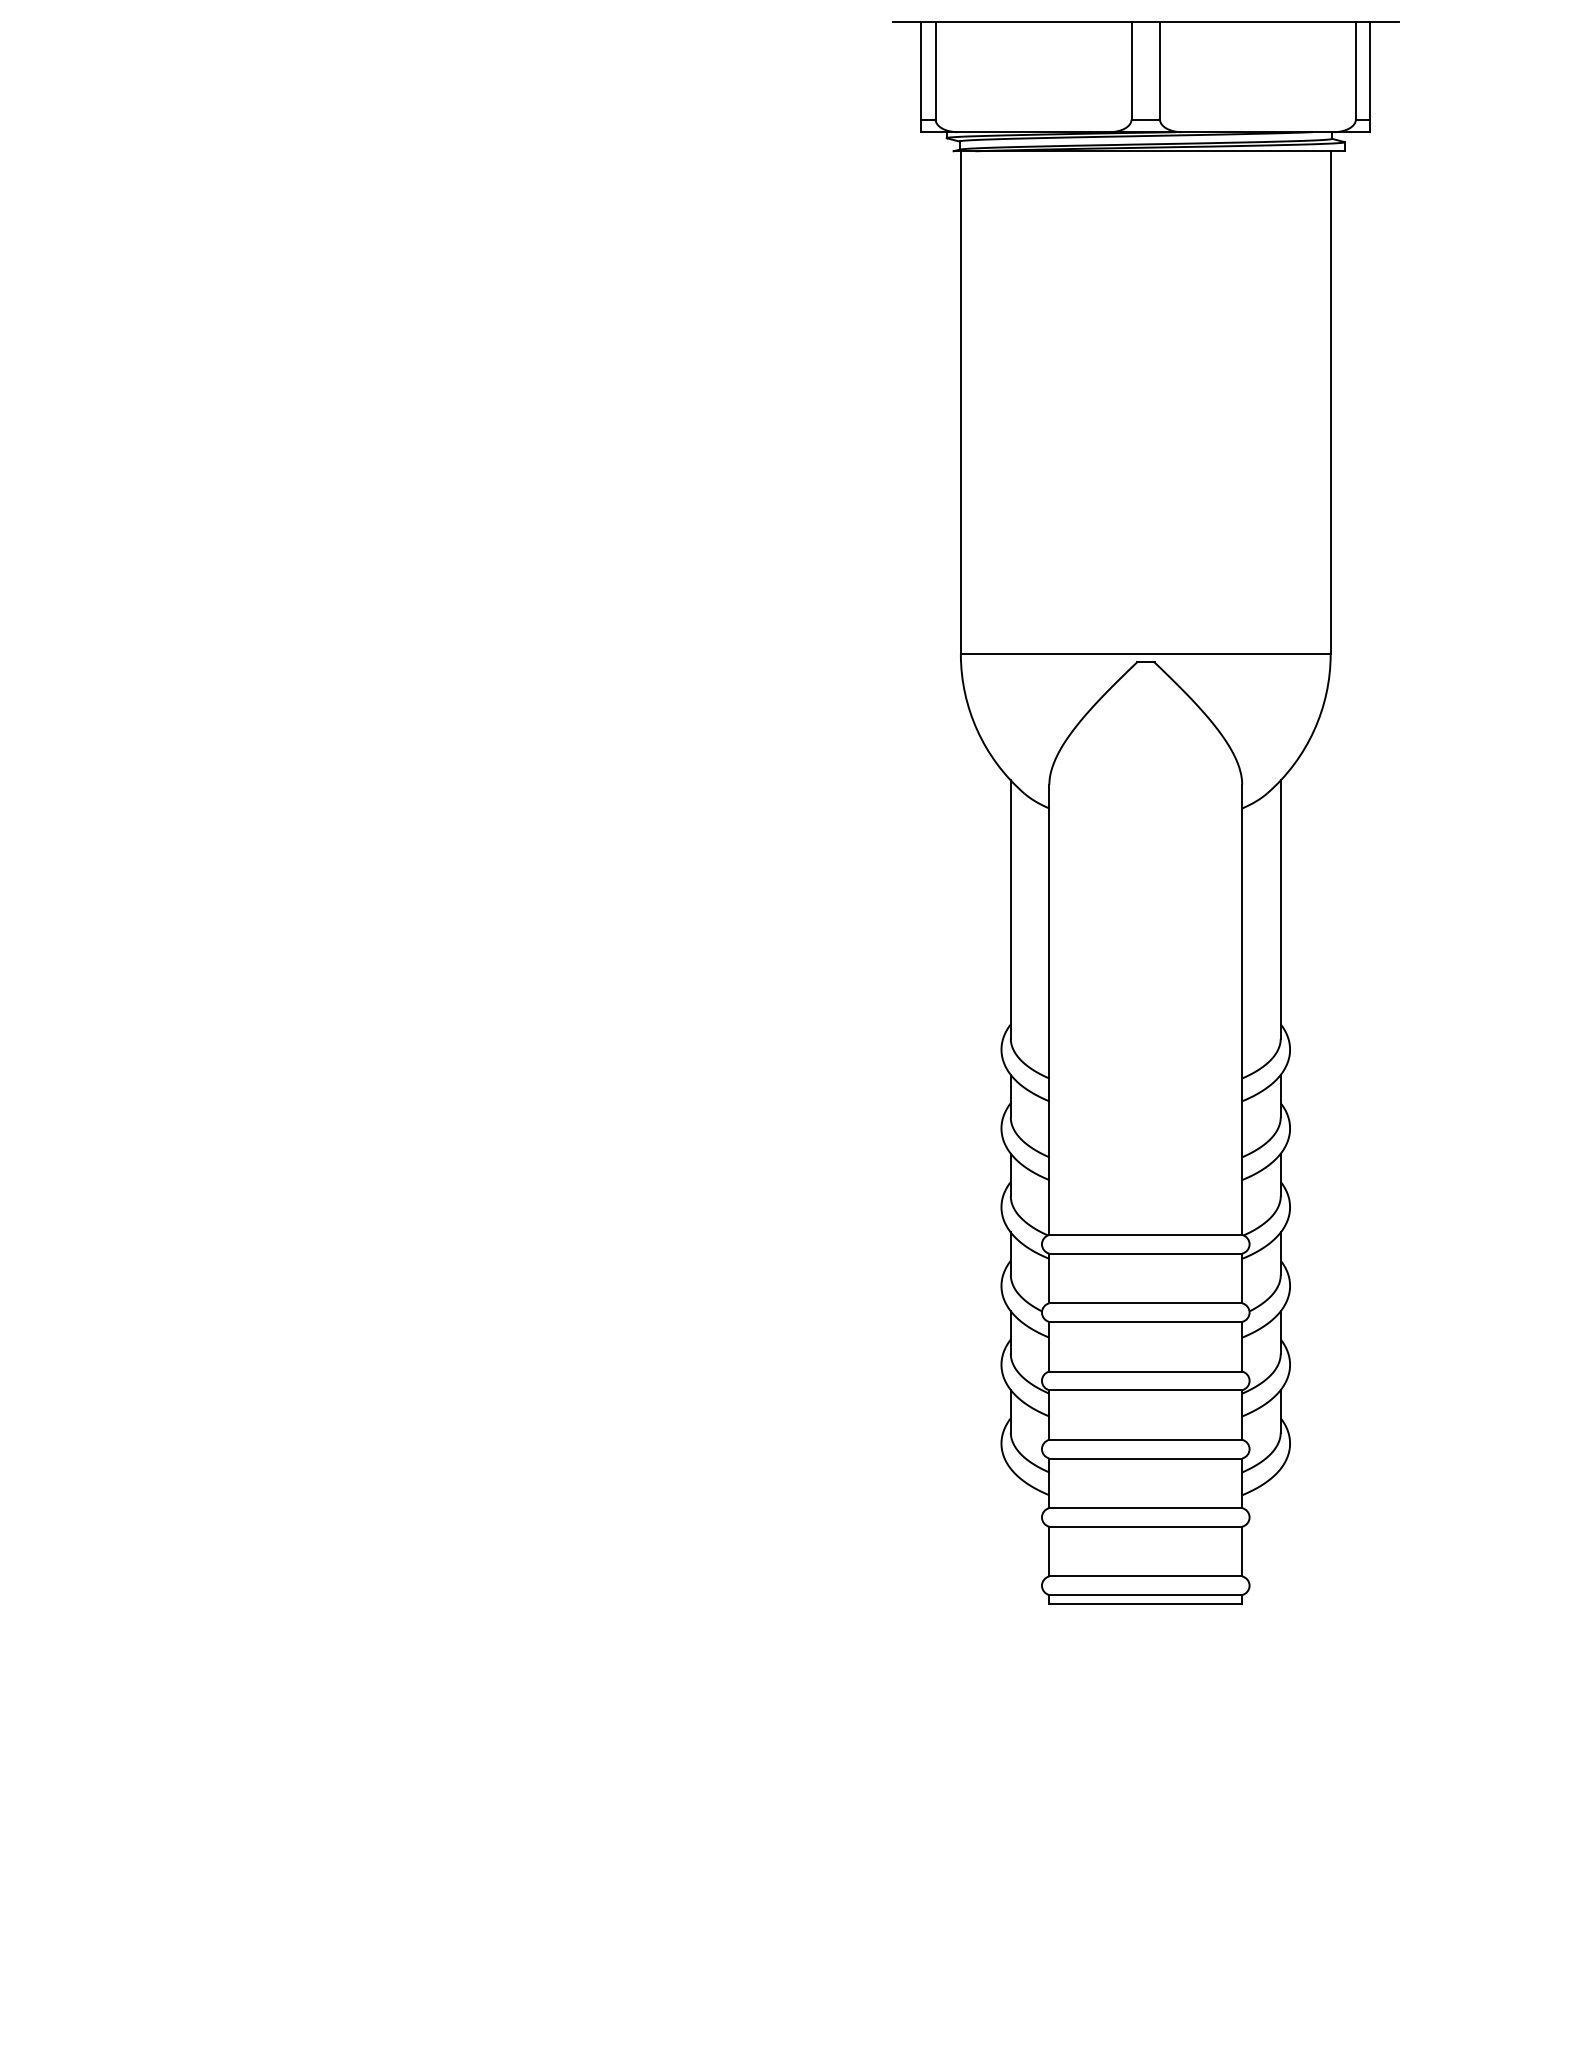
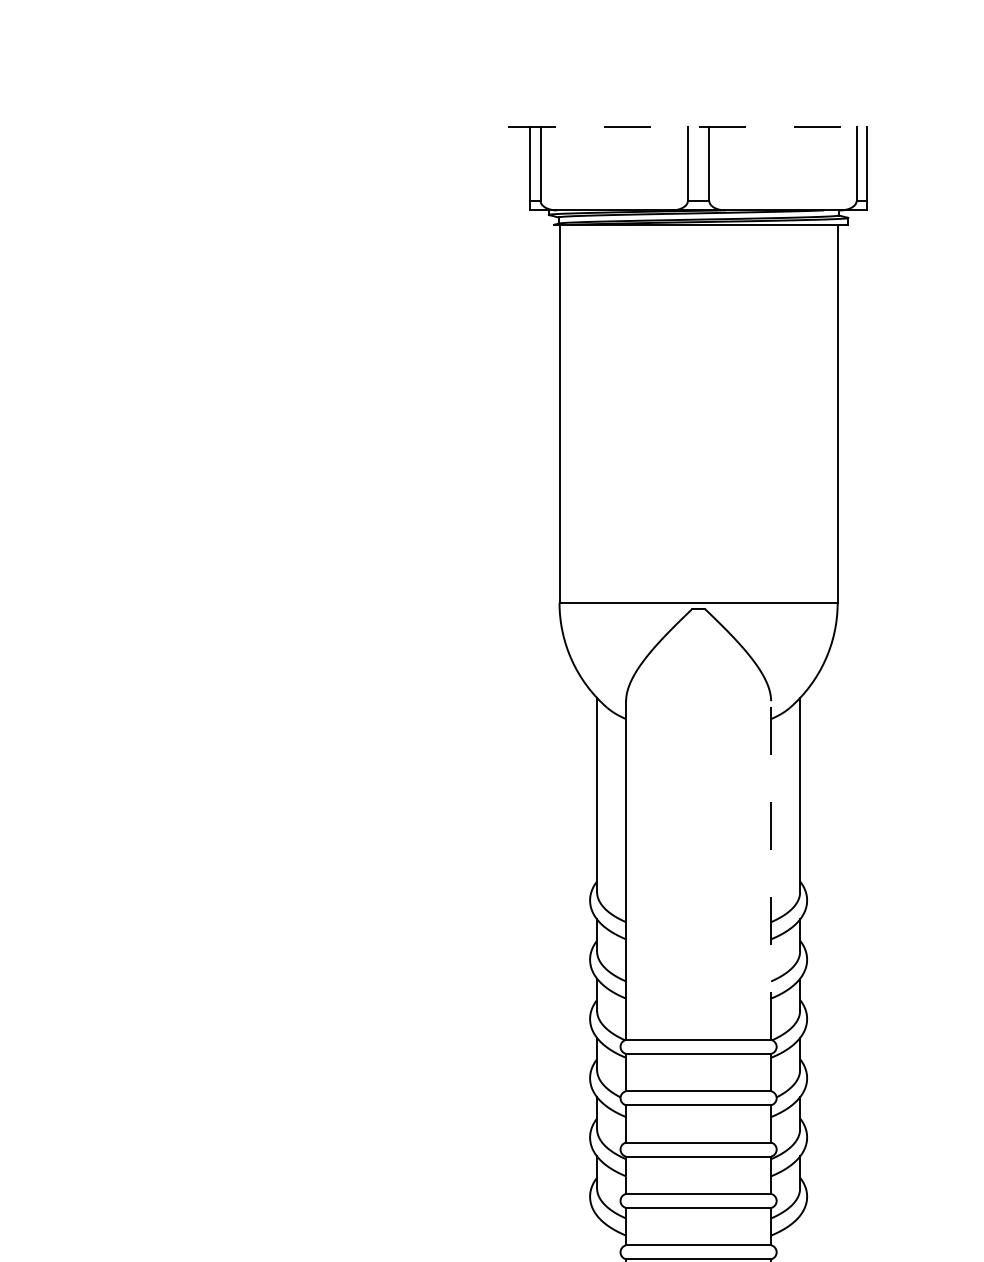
line: (1145, 21) -> (698, 127), solid -> dashed
line: (1242, 1009) -> (771, 870), solid -> dashed

